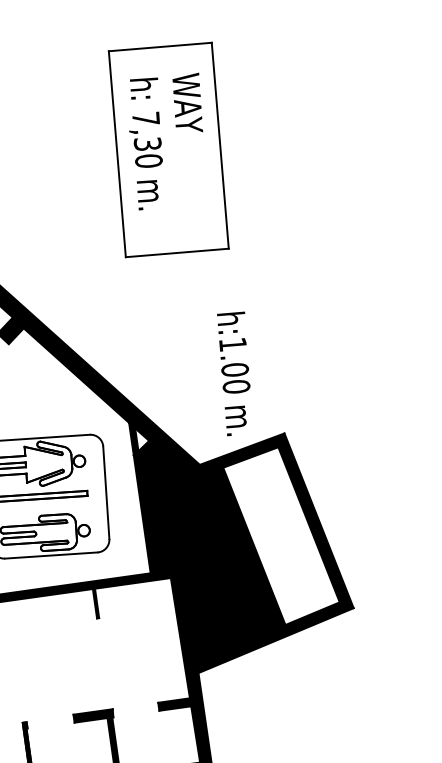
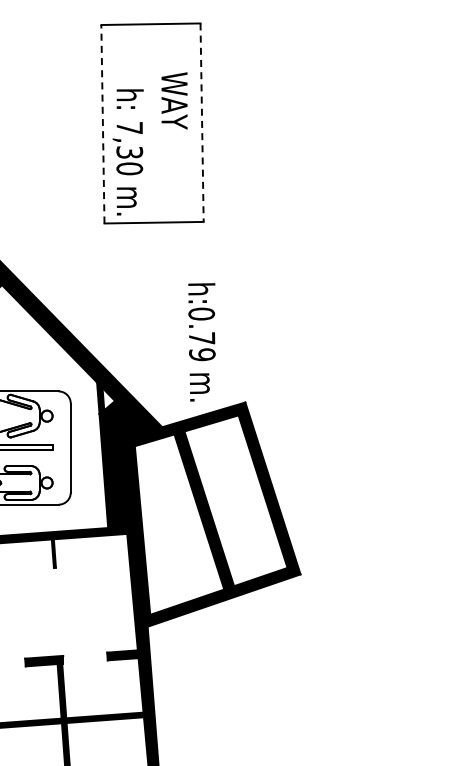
text: (187, 102) -> (174, 100), moved
text: (145, 144) -> (127, 152), moved
line: (220, 146) -> (202, 123), solid -> dashed
line: (116, 153) -> (102, 123), solid -> dashed
text: (234, 365) -> (201, 334), h:1.00 -> h:0.79

